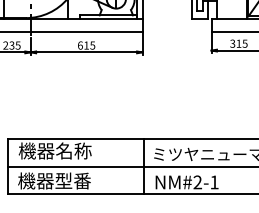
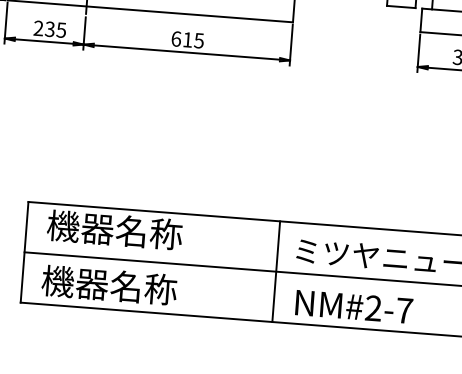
text: (73, 180) -> (144, 287), 機器型番 -> 機器名称
text: (214, 182) -> (404, 310), NM#2-1 -> NM#2-7

